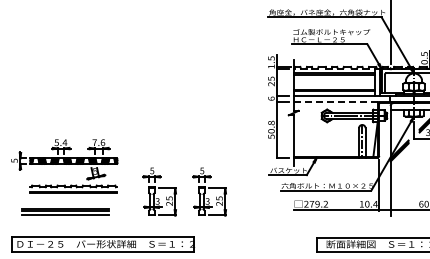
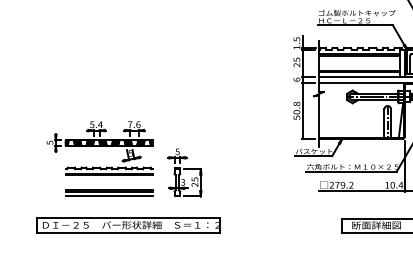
line: (335, 102) -> (360, 83), dashed -> solid
part: (64, 166) -> (99, 148), moved
part: (209, 191) -> (234, 172), removed
part: (65, 211) -> (108, 192), moved

